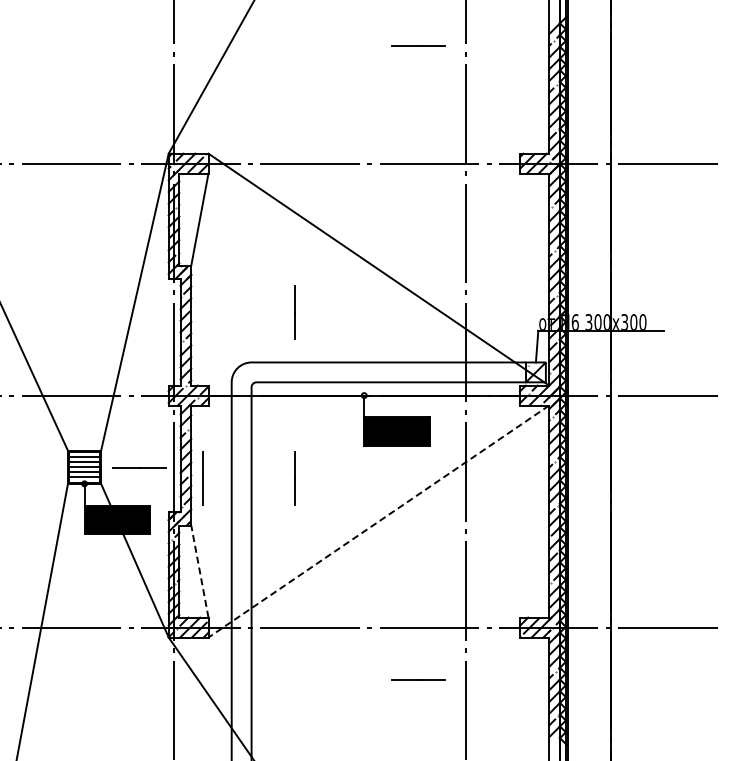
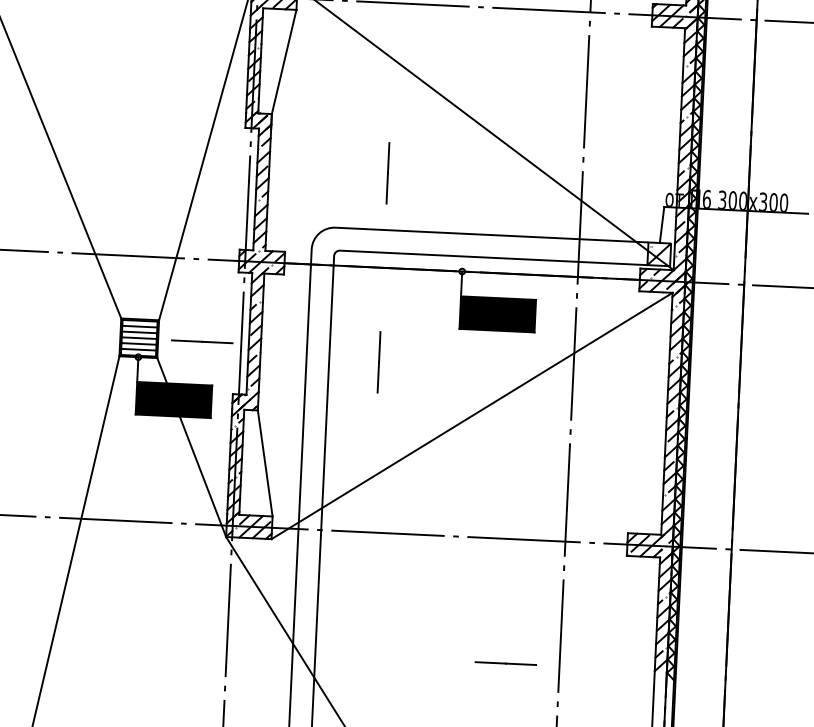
line: (202, 478) -> (273, 357), removed
line: (378, 521) -> (471, 415), dashed -> solid
line: (199, 571) -> (264, 463), dashed -> solid
line: (418, 679) -> (505, 663), moved

